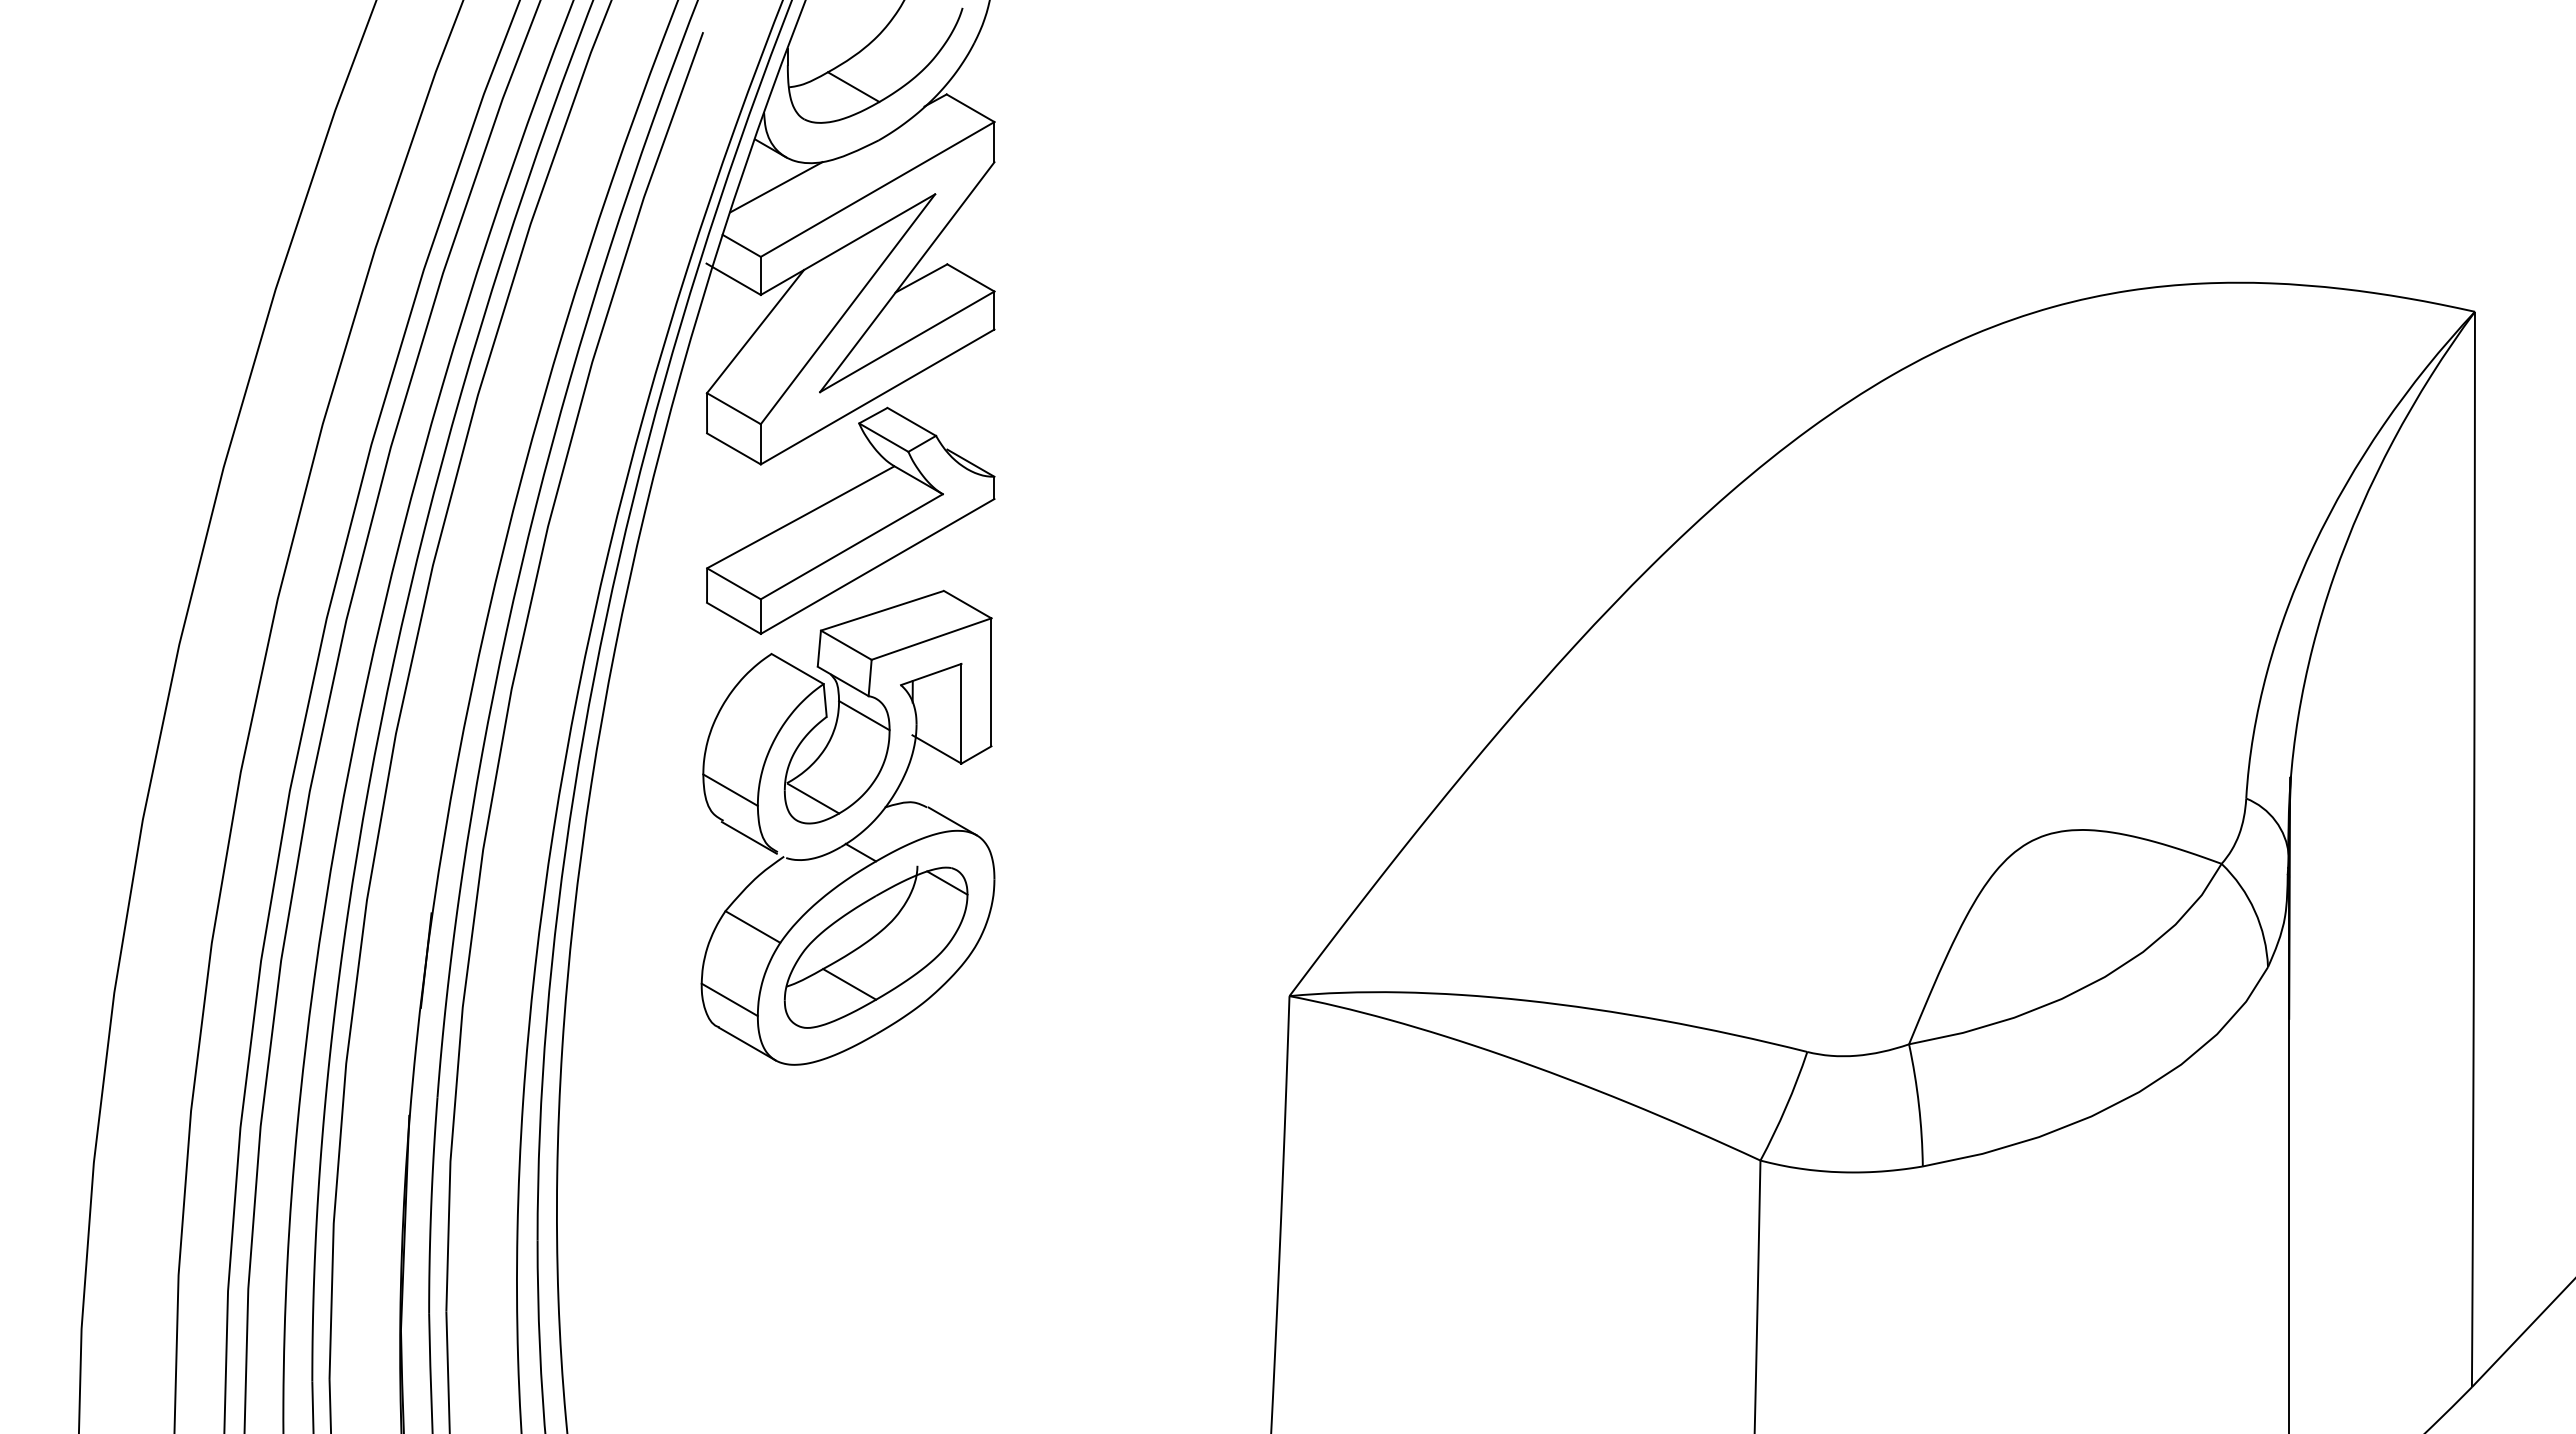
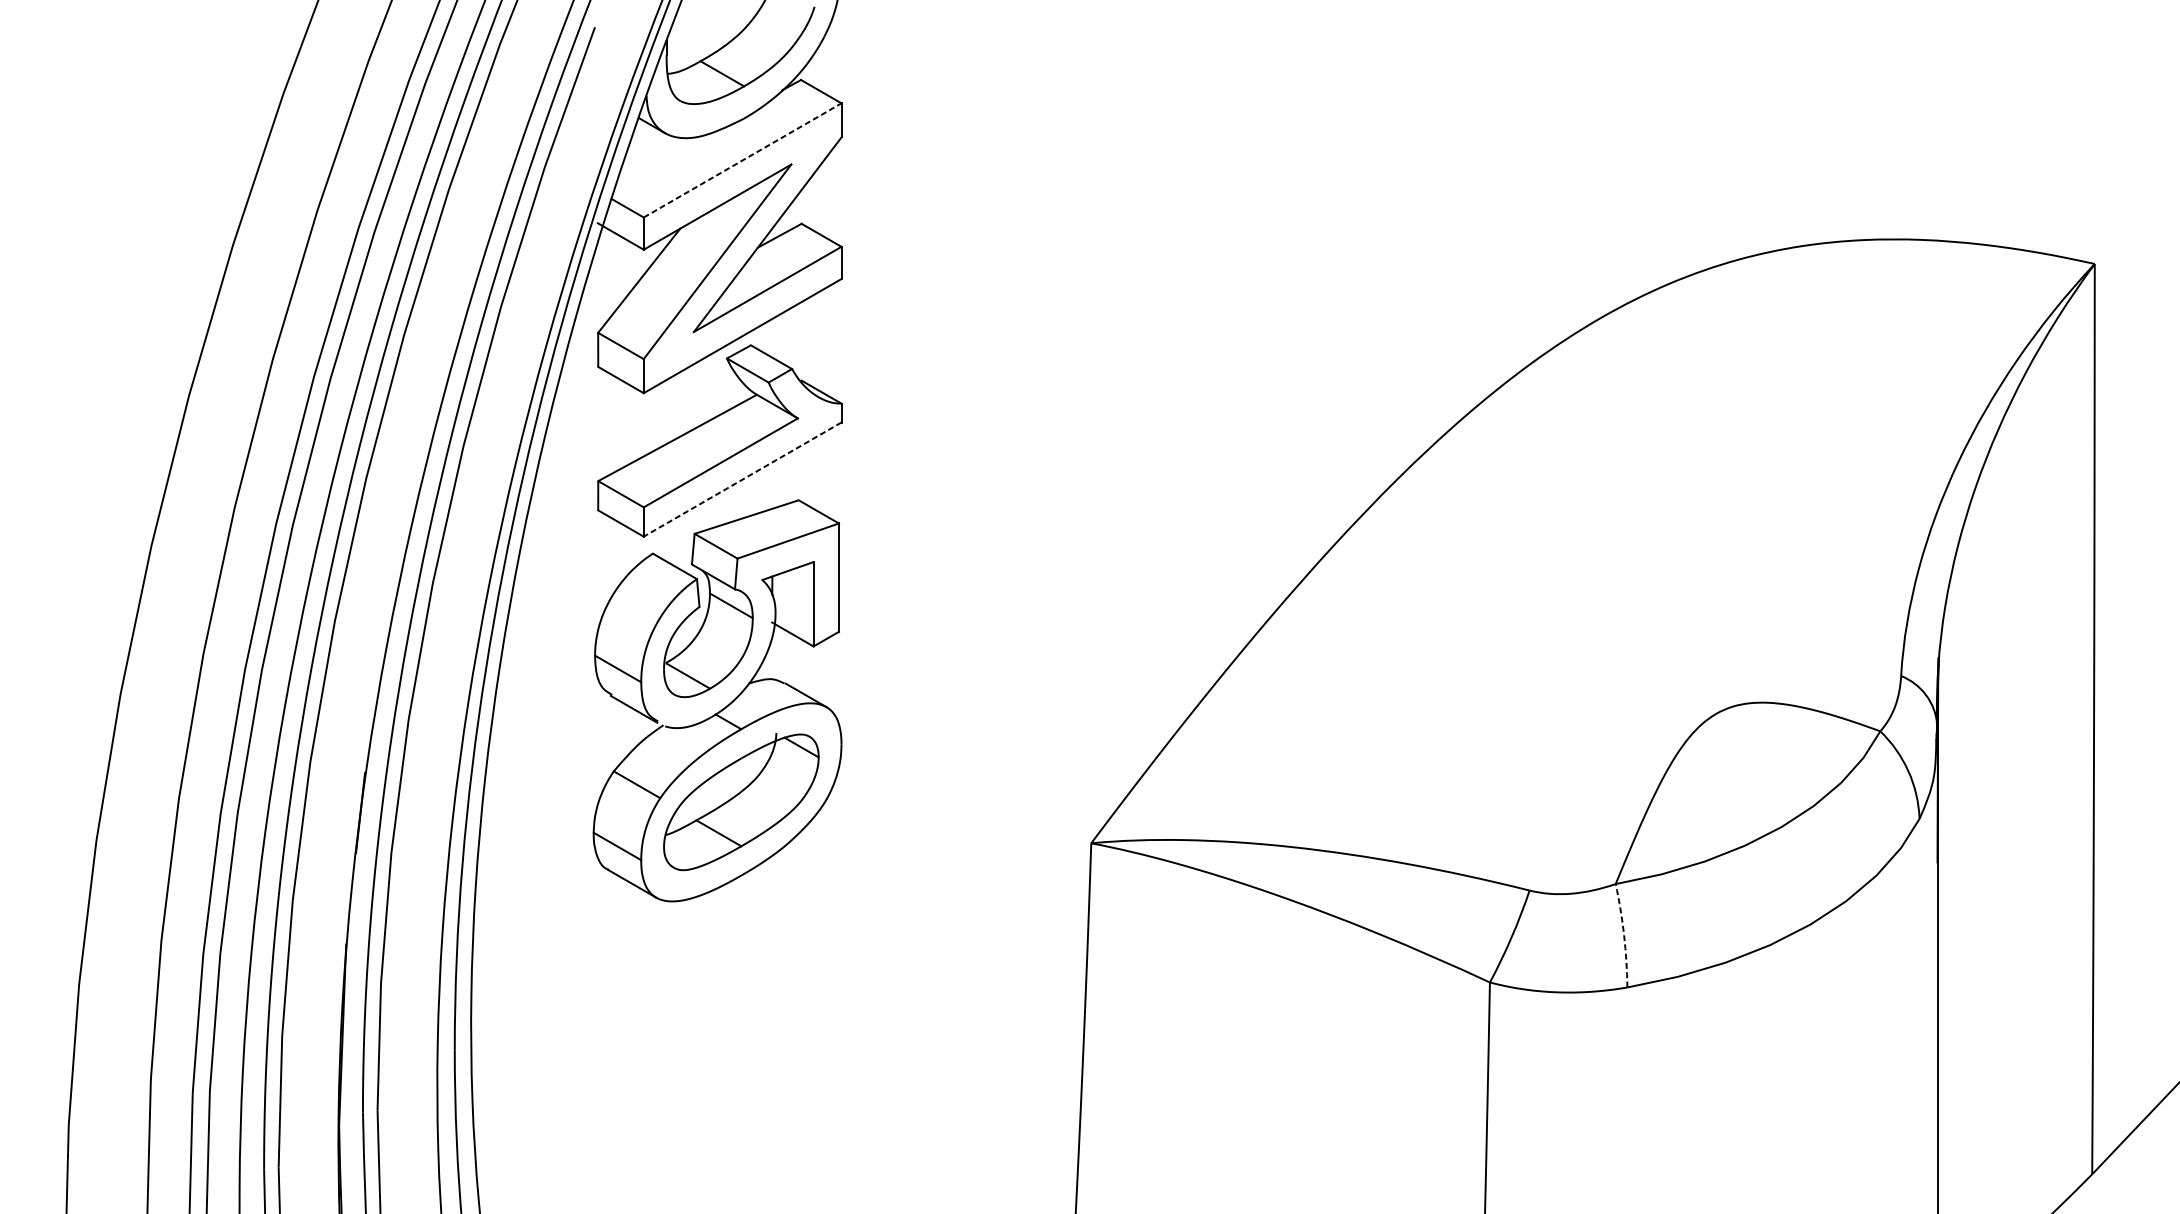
line: (776, 187) -> (657, 158), removed
line: (877, 189) -> (742, 160), solid -> dashed
line: (877, 566) -> (742, 479), solid -> dashed
arc: (1918, 1105) -> (1623, 935), solid -> dashed

